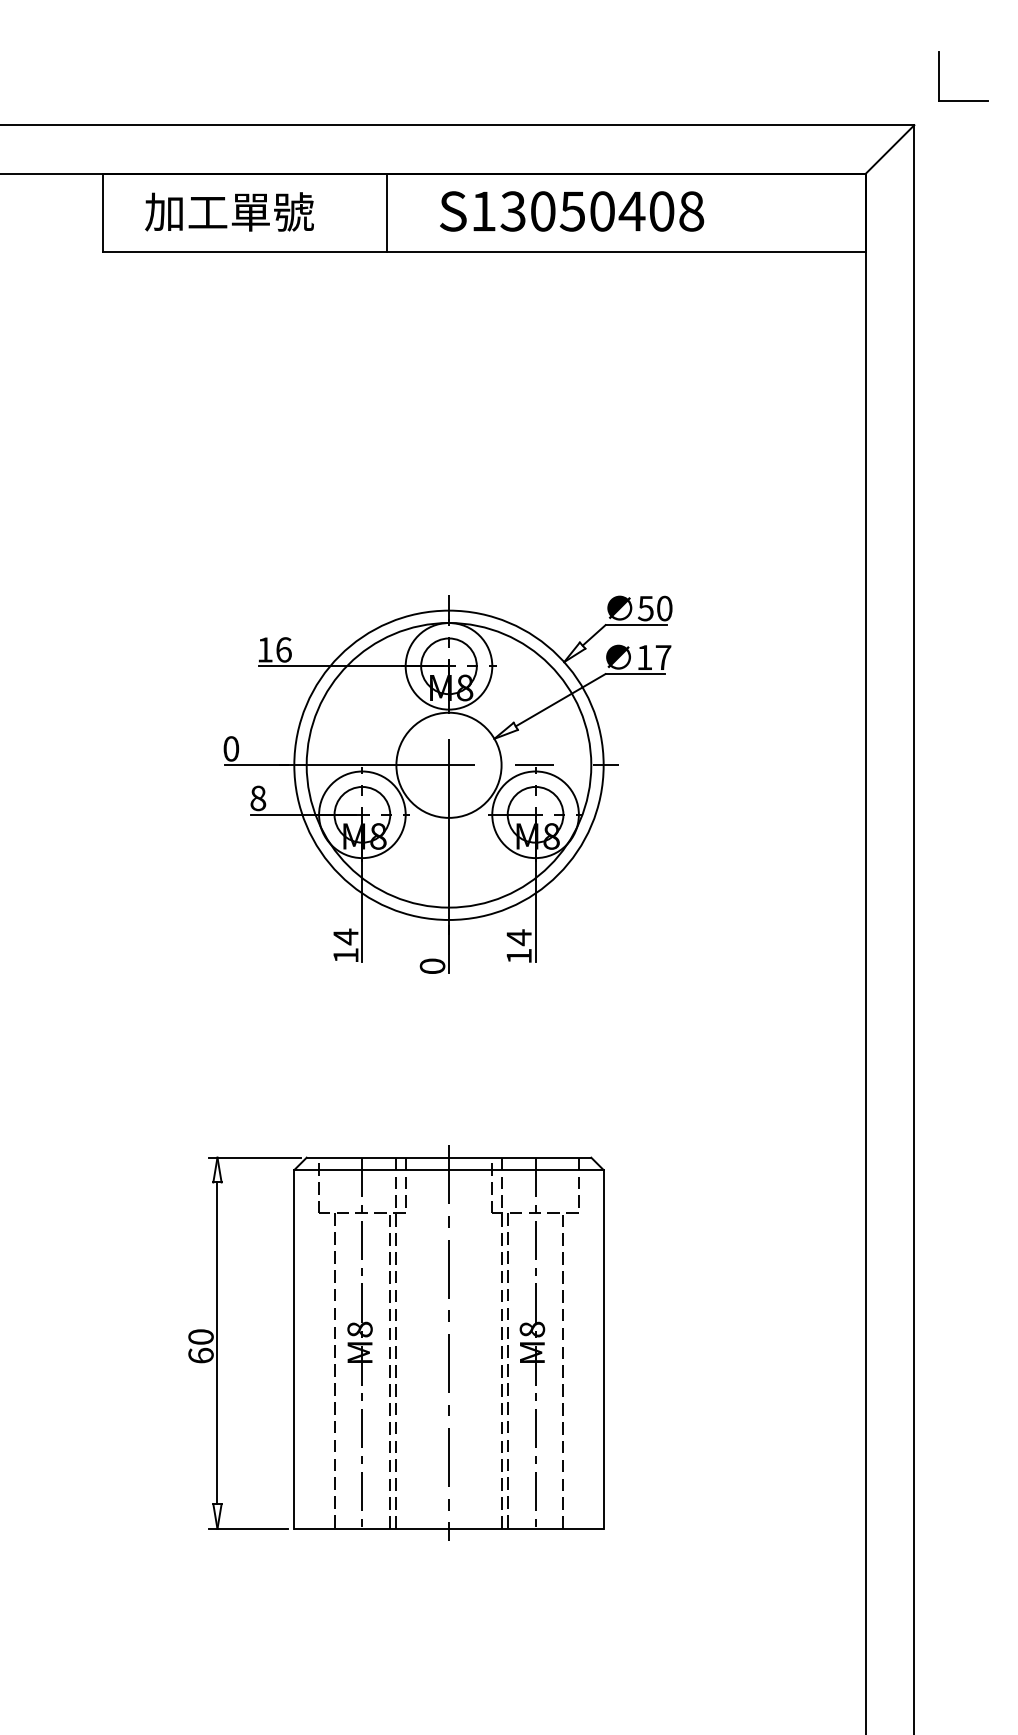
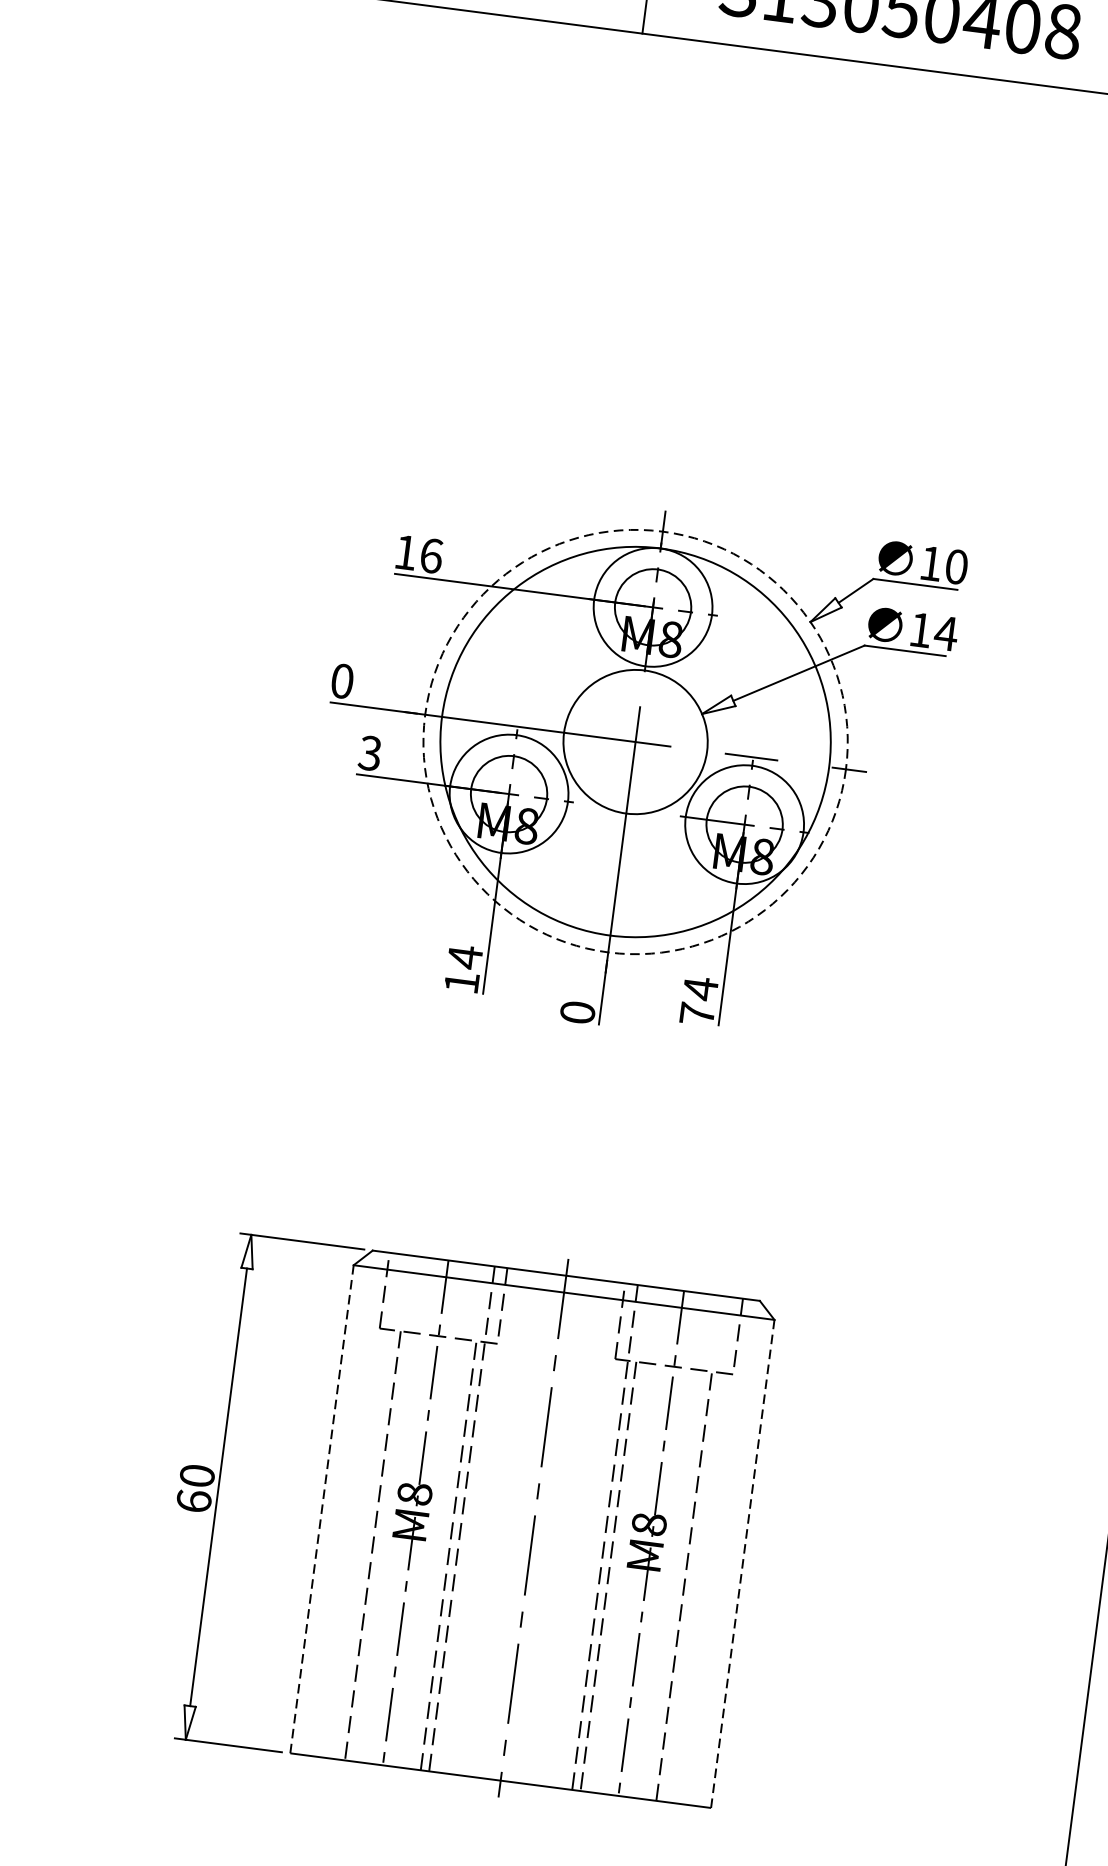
text: (645, 608) -> (930, 563), 50 -> 10
text: (662, 657) -> (945, 633), 17 -> 14
circle: (448, 764) -> (635, 740), solid -> dashed
text: (258, 798) -> (370, 753), 8 -> 3
text: (518, 955) -> (696, 1013), 14 -> 74
line: (294, 1348) -> (322, 1507), solid -> dashed
line: (603, 1348) -> (742, 1562), solid -> dashed

